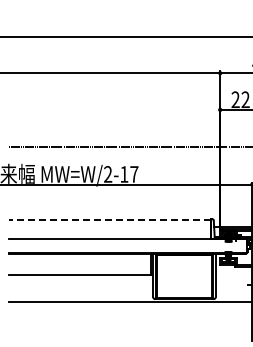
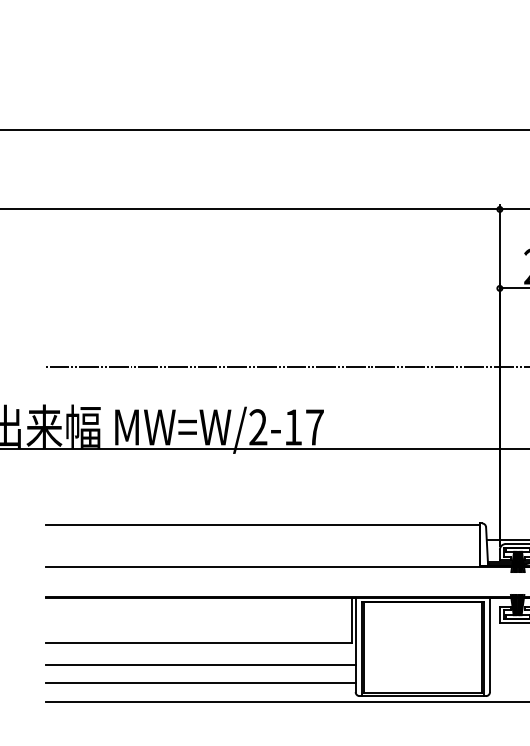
line: (110, 219) -> (263, 524), dashed -> solid
line: (81, 284) -> (201, 664), added
line: (81, 292) -> (201, 681), added

